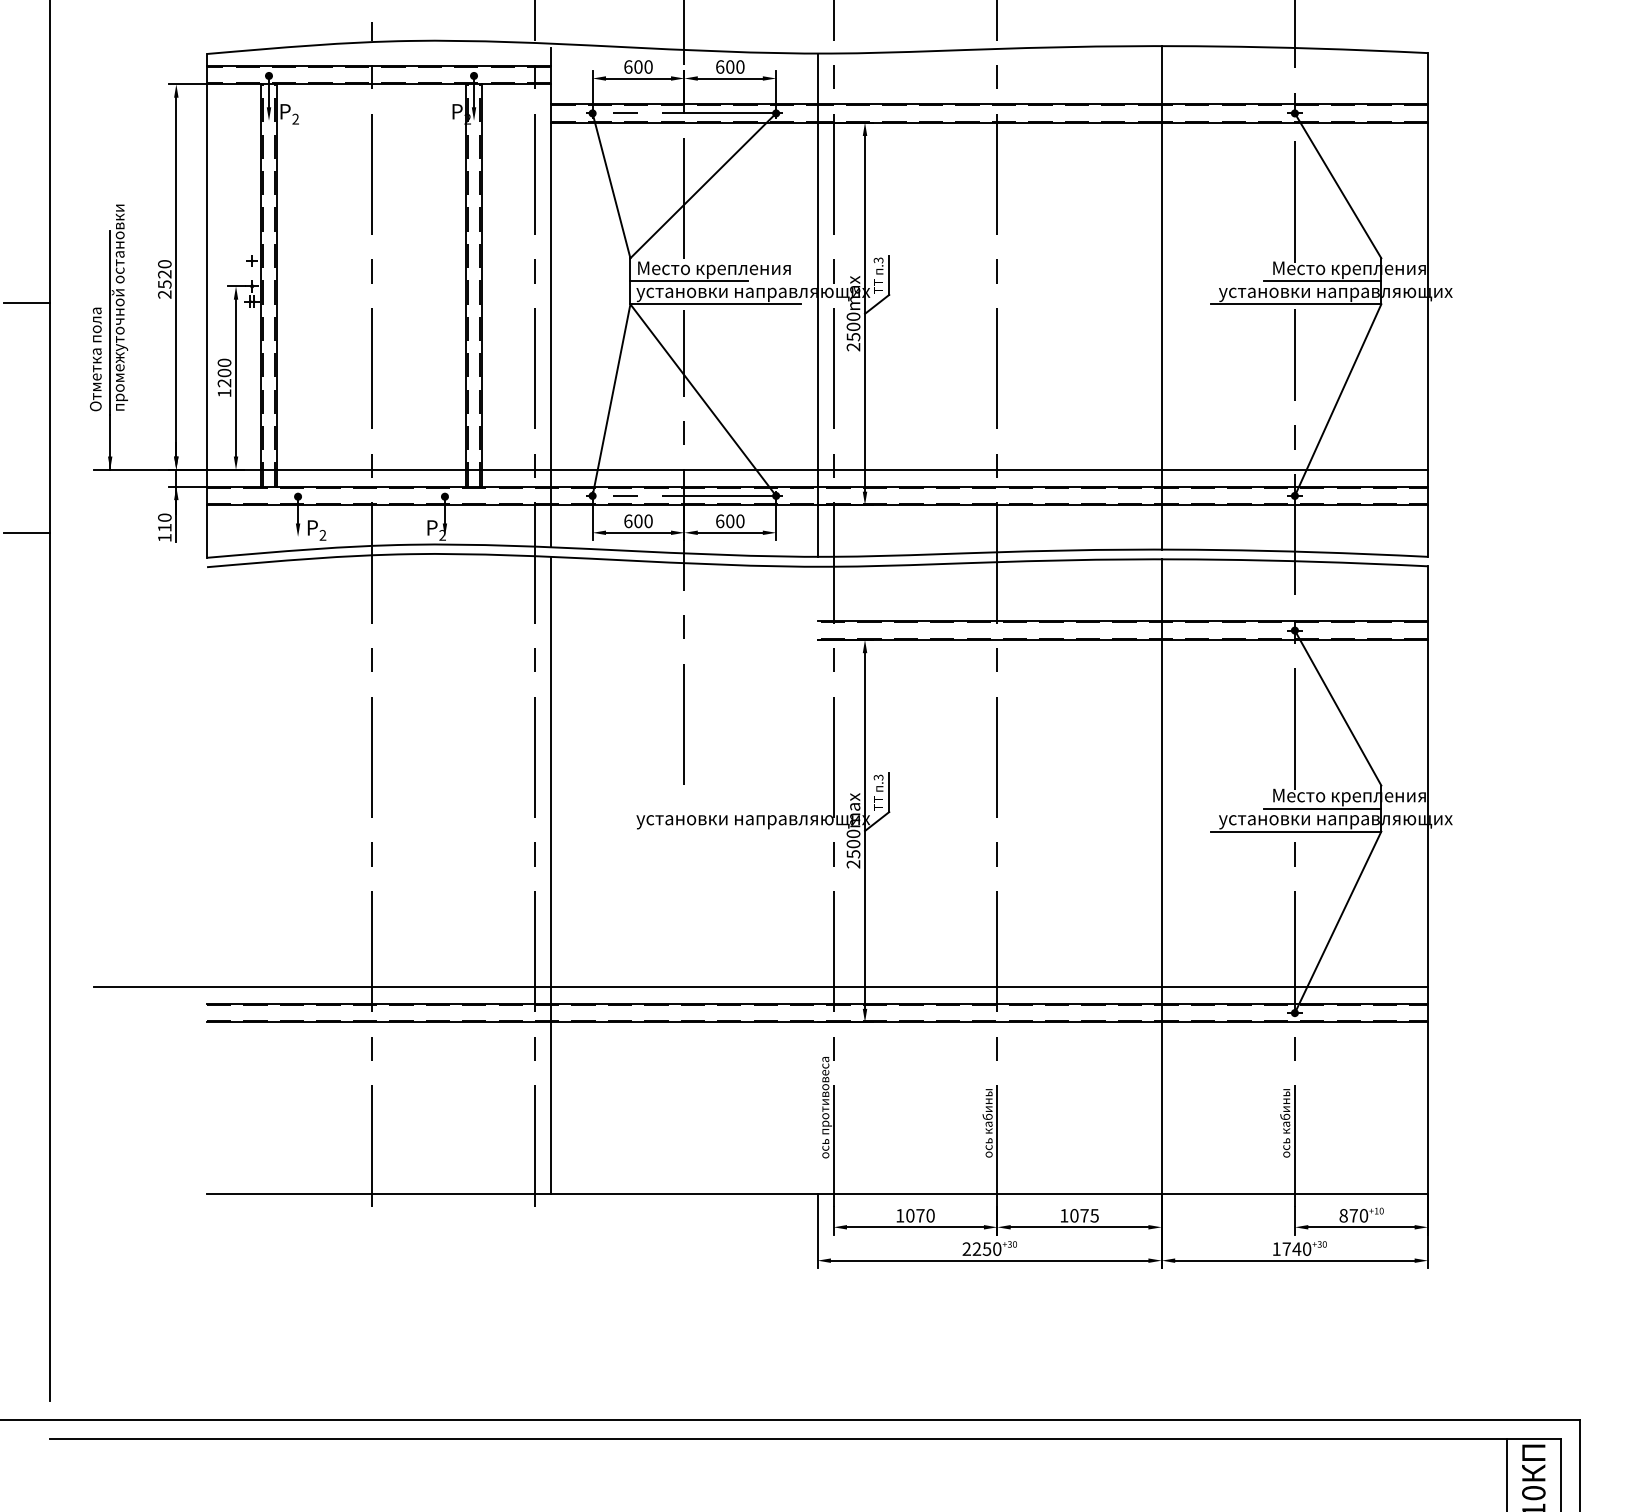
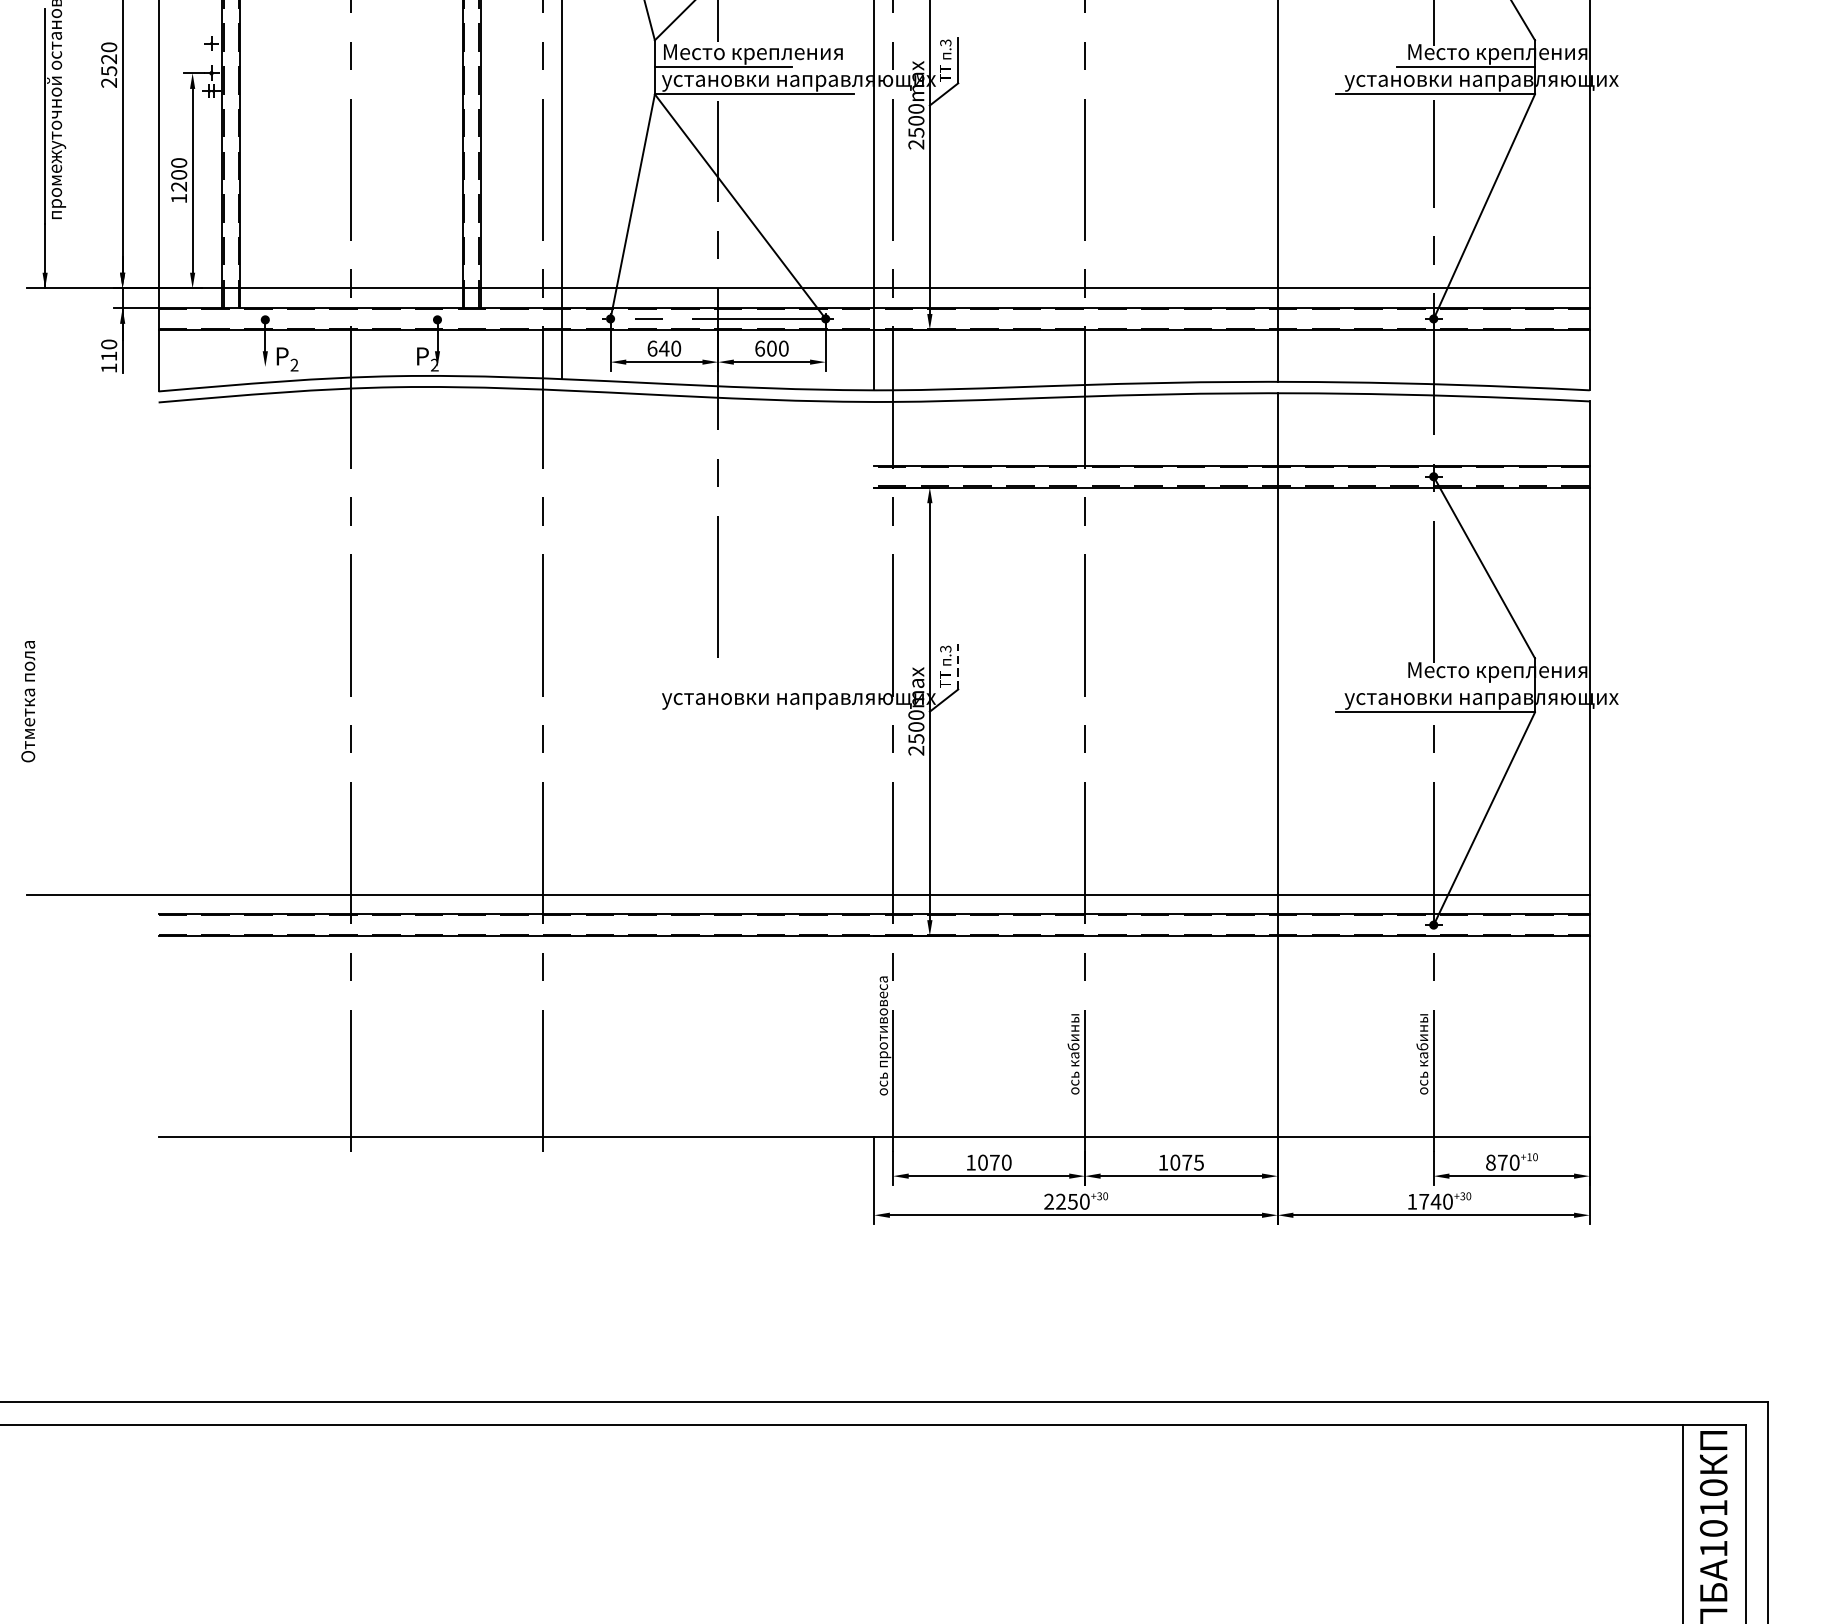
text: (95, 359) -> (27, 701), moved
text: (637, 521) -> (663, 348), 600 -> 640
line: (889, 792) -> (958, 666), solid -> dashed
line: (1322, 808) -> (1466, 685), removed
line: (551, 875) -> (562, 763), removed

